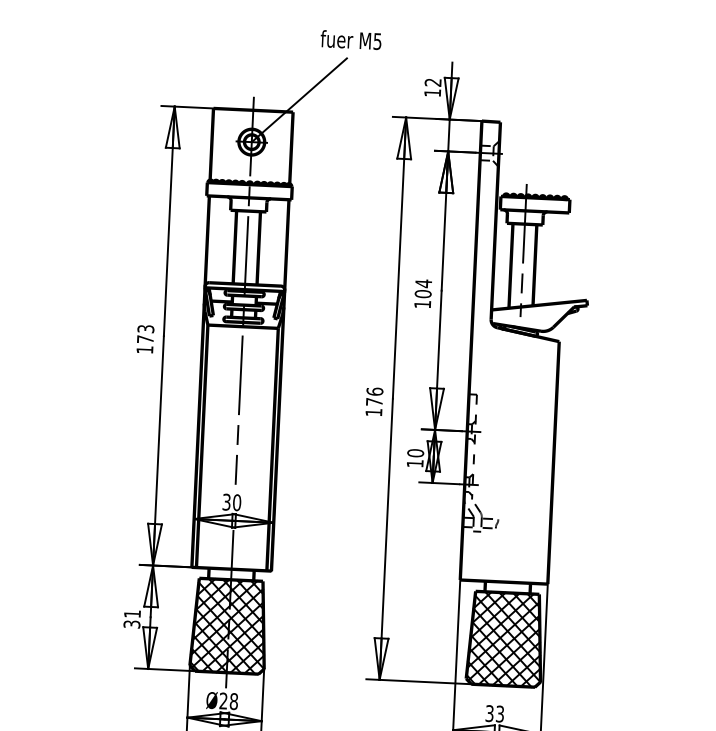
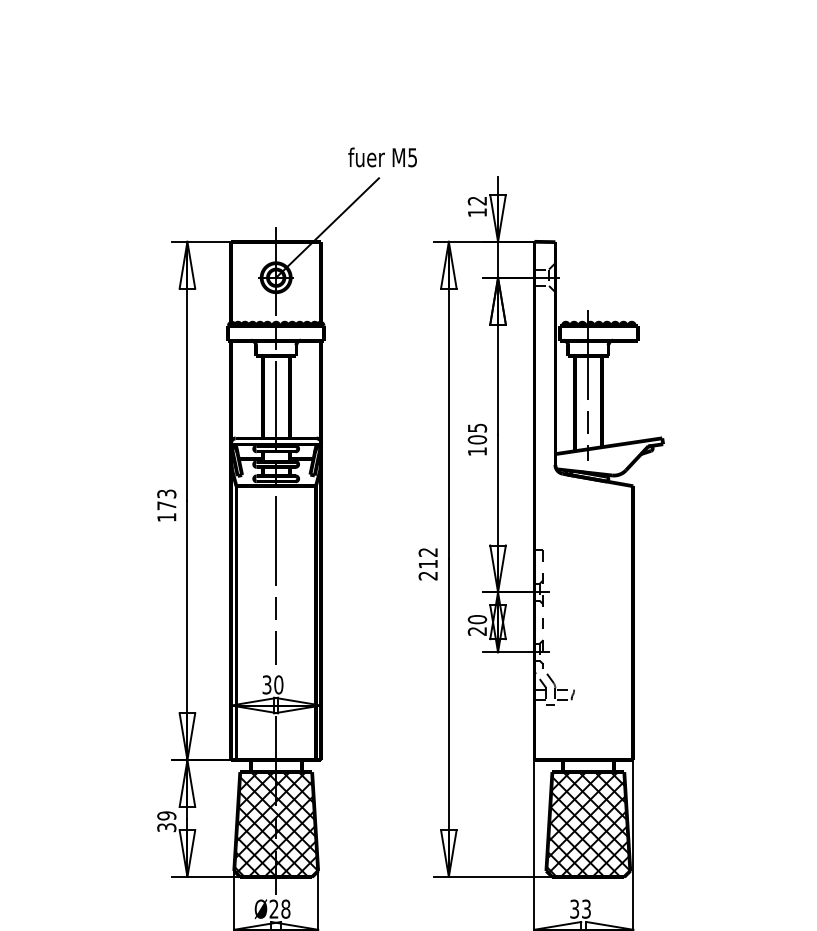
text: (423, 283) -> (477, 427), 104 -> 105
text: (373, 401) -> (427, 563), 176 -> 212
text: (414, 463) -> (476, 631), 10 -> 20
text: (132, 613) -> (166, 815), 31 -> 39

